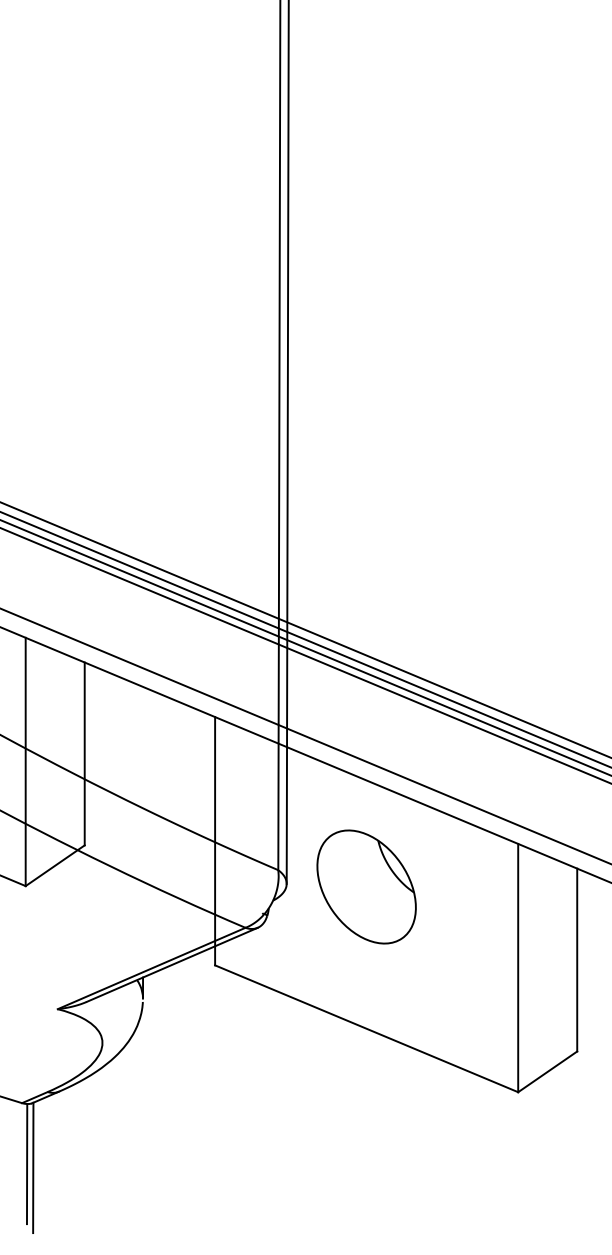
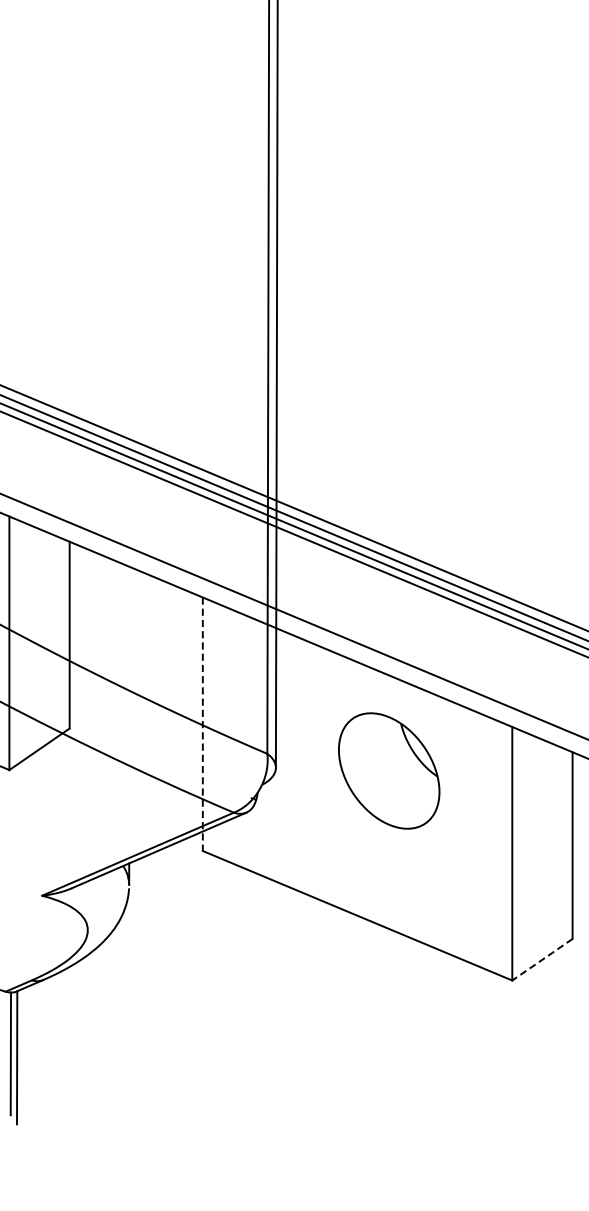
line: (215, 841) -> (203, 724), solid -> dashed
part: (366, 886) -> (389, 770), moved
line: (547, 1071) -> (542, 959), solid -> dashed

